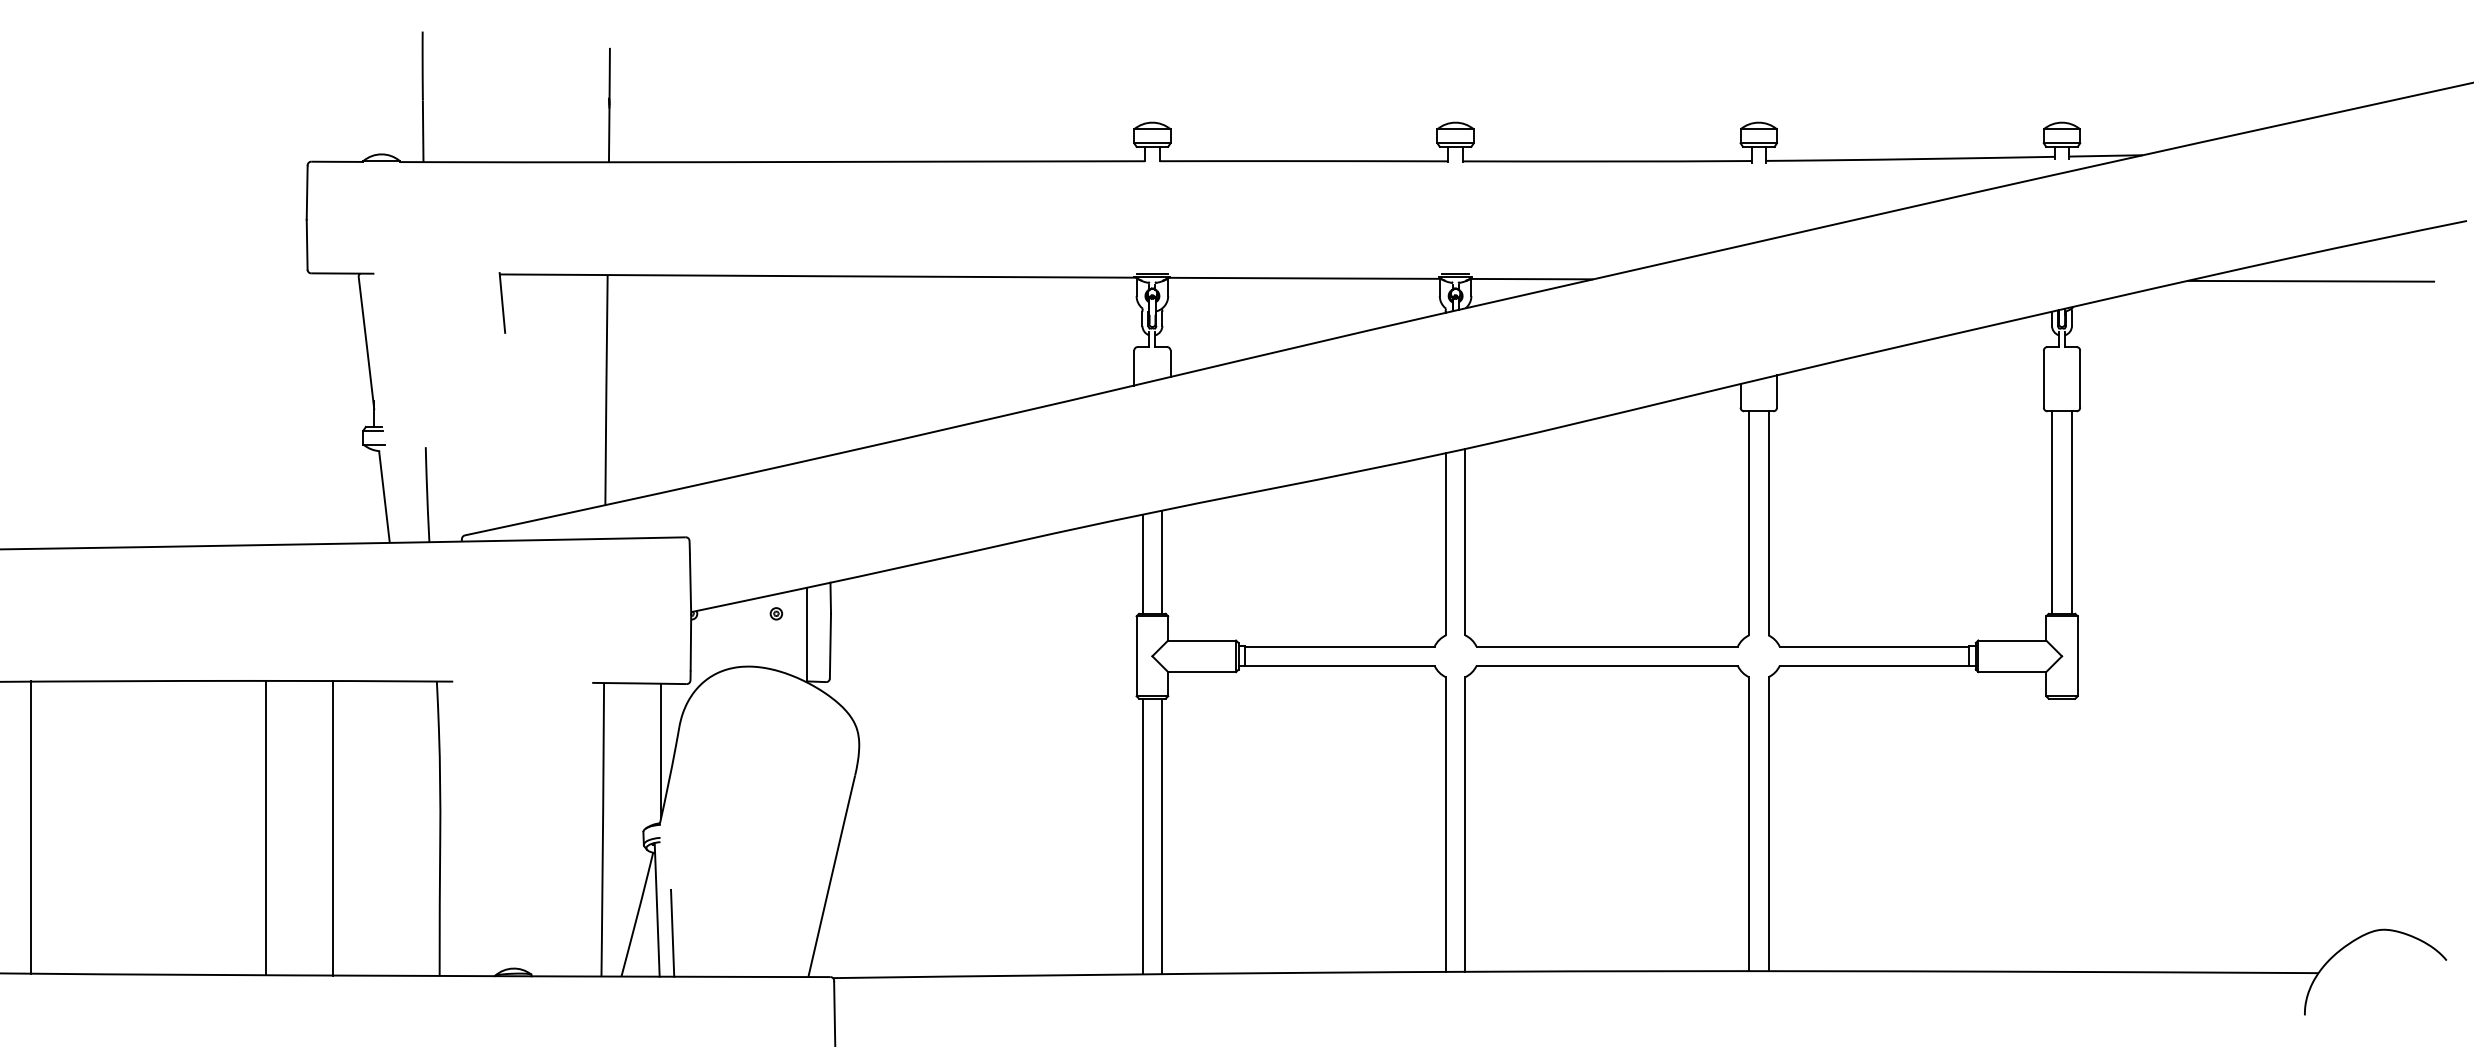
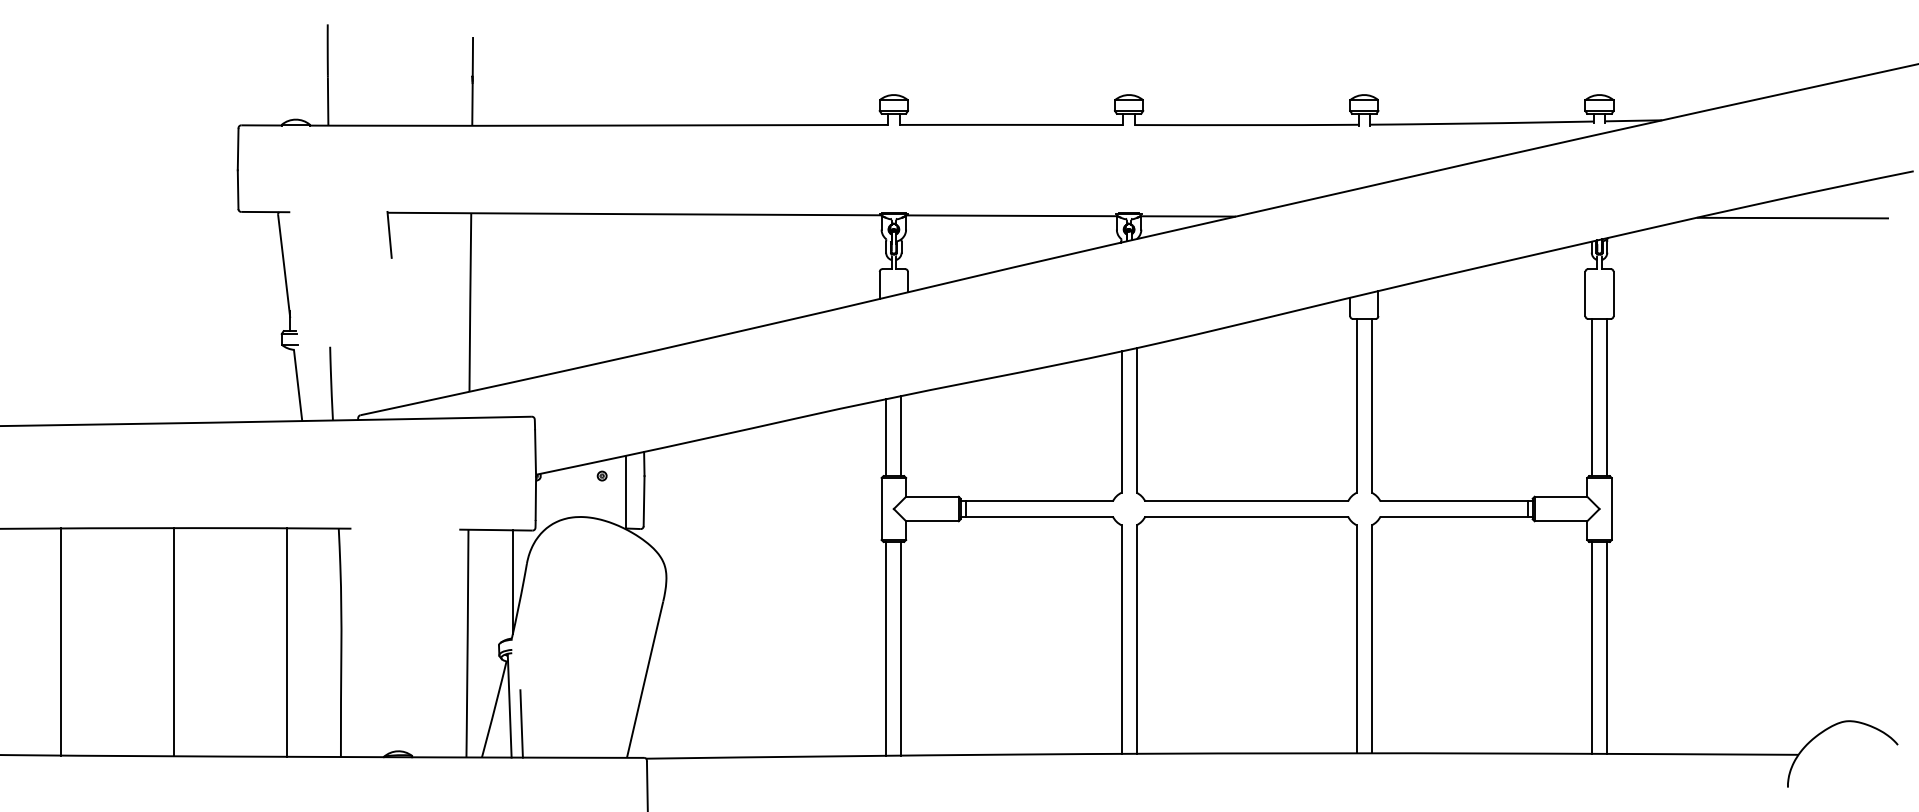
line: (31, 827) -> (61, 641), moved
line: (266, 828) -> (174, 642), moved
line: (333, 828) -> (287, 642), moved
line: (2052, 834) -> (1592, 647), added
line: (2072, 834) -> (1607, 647), added

